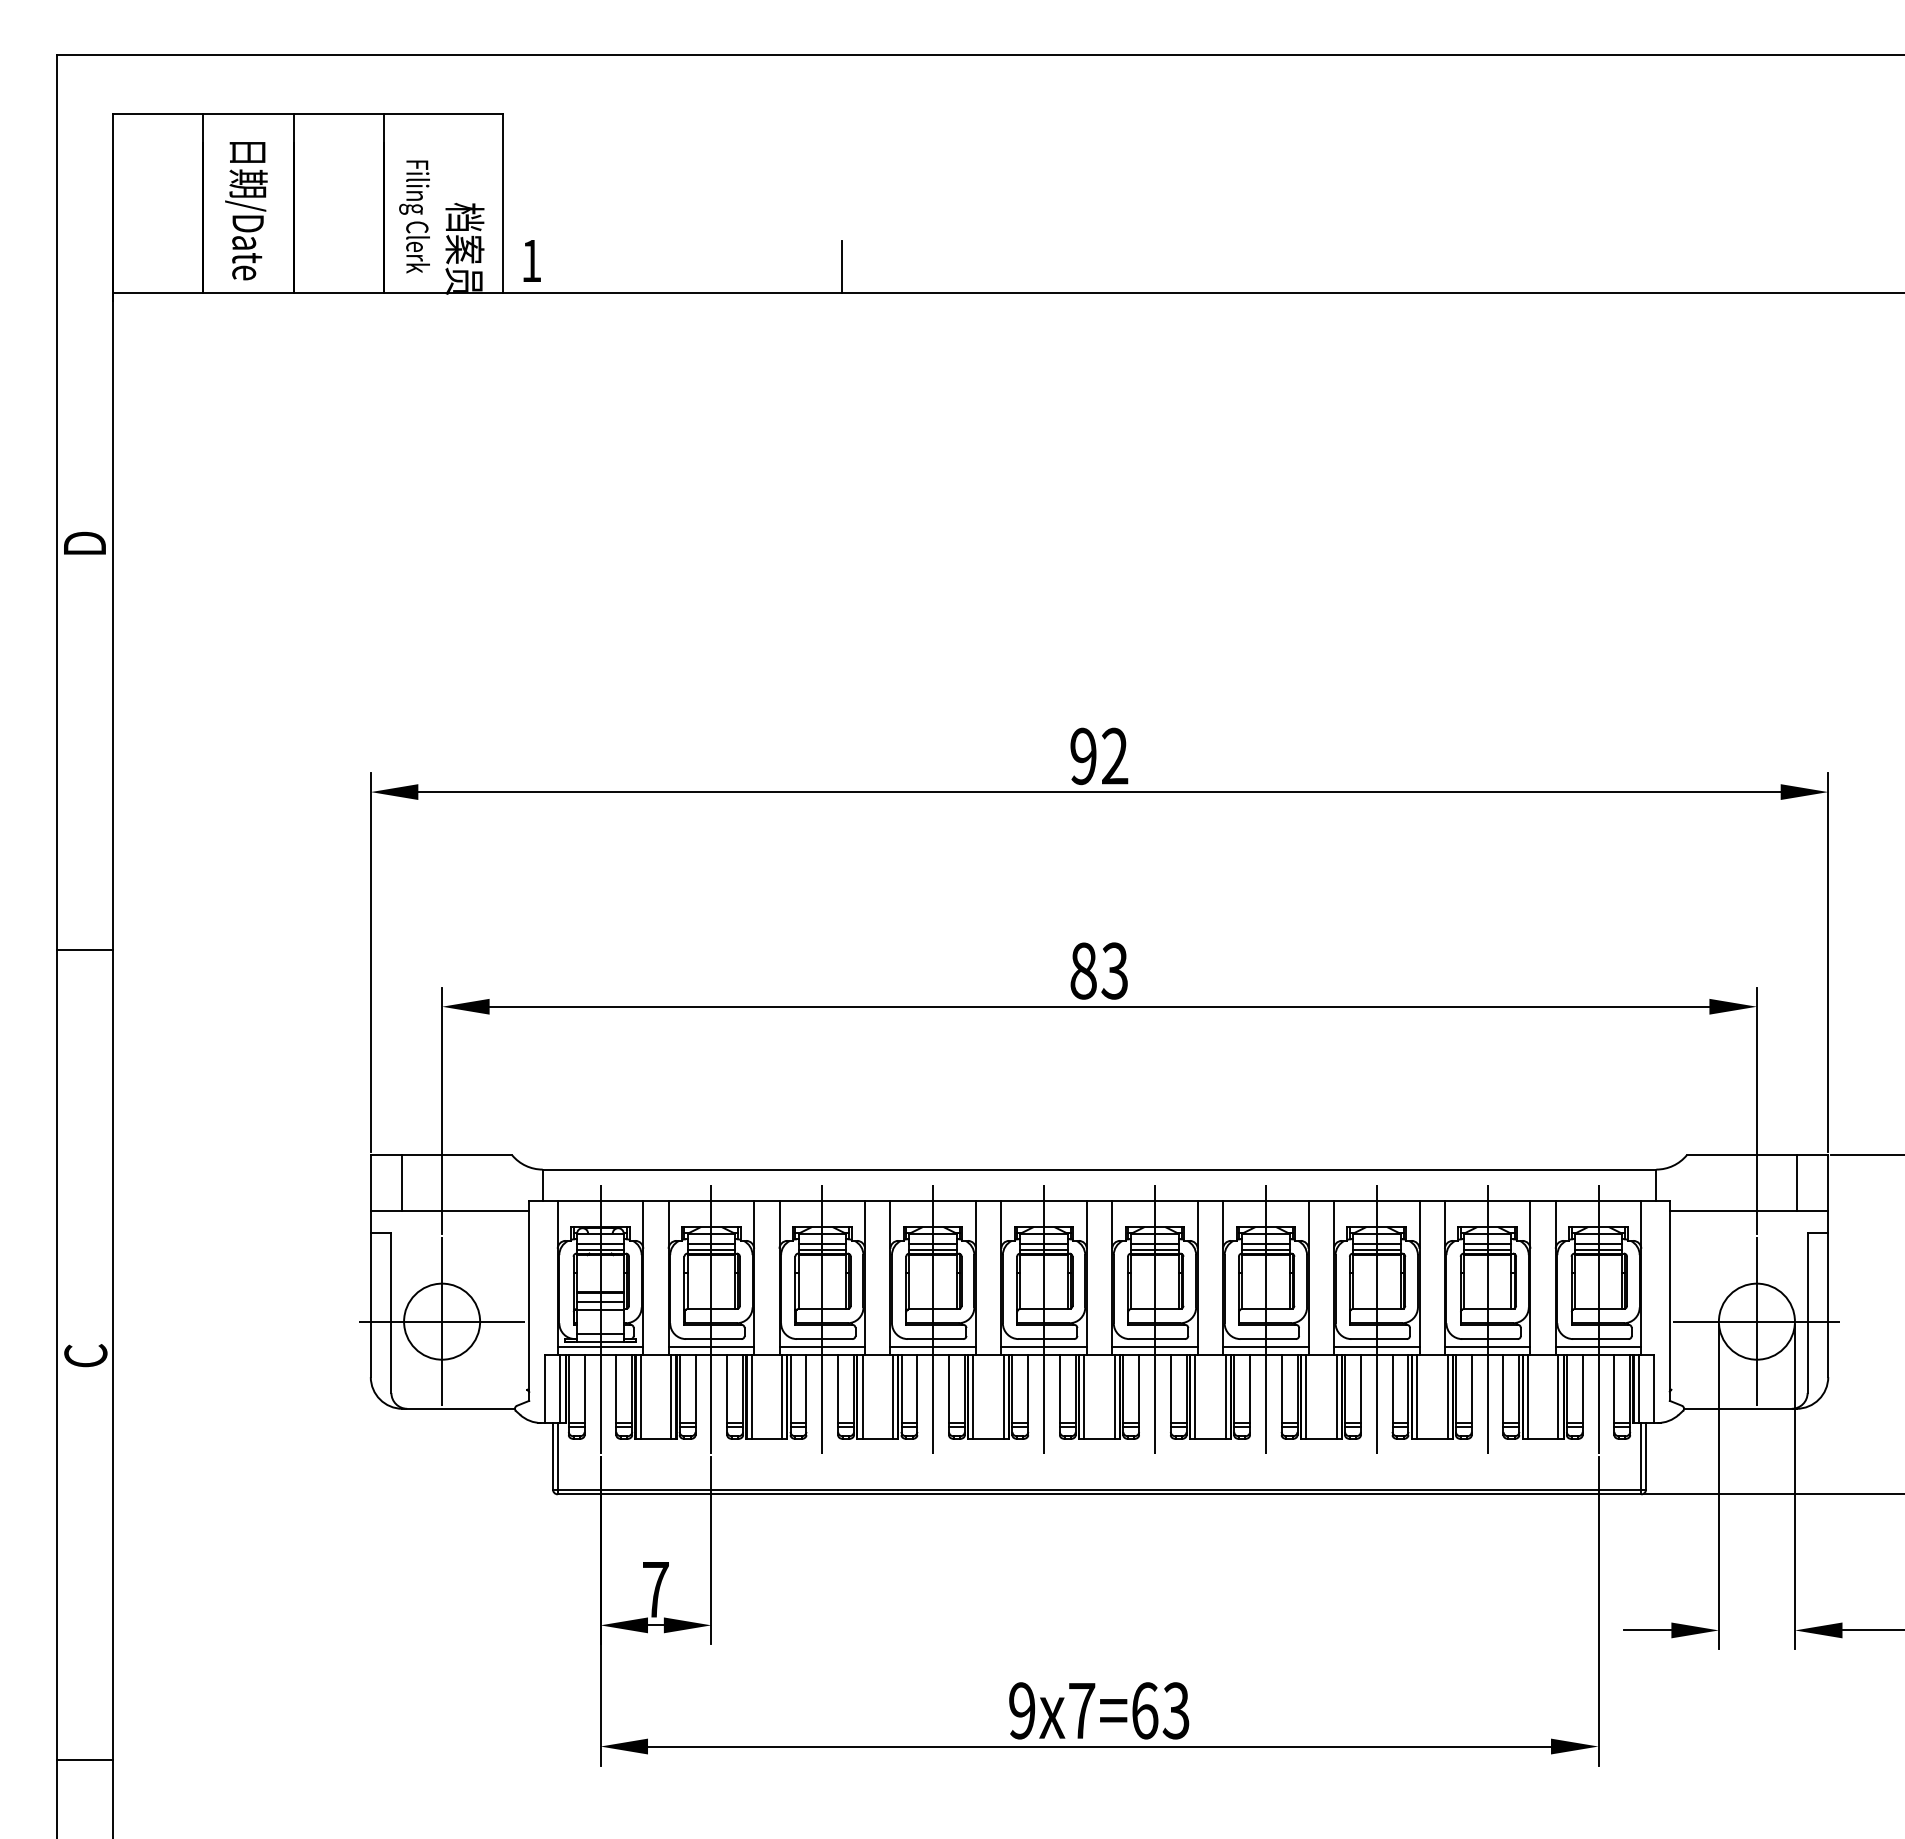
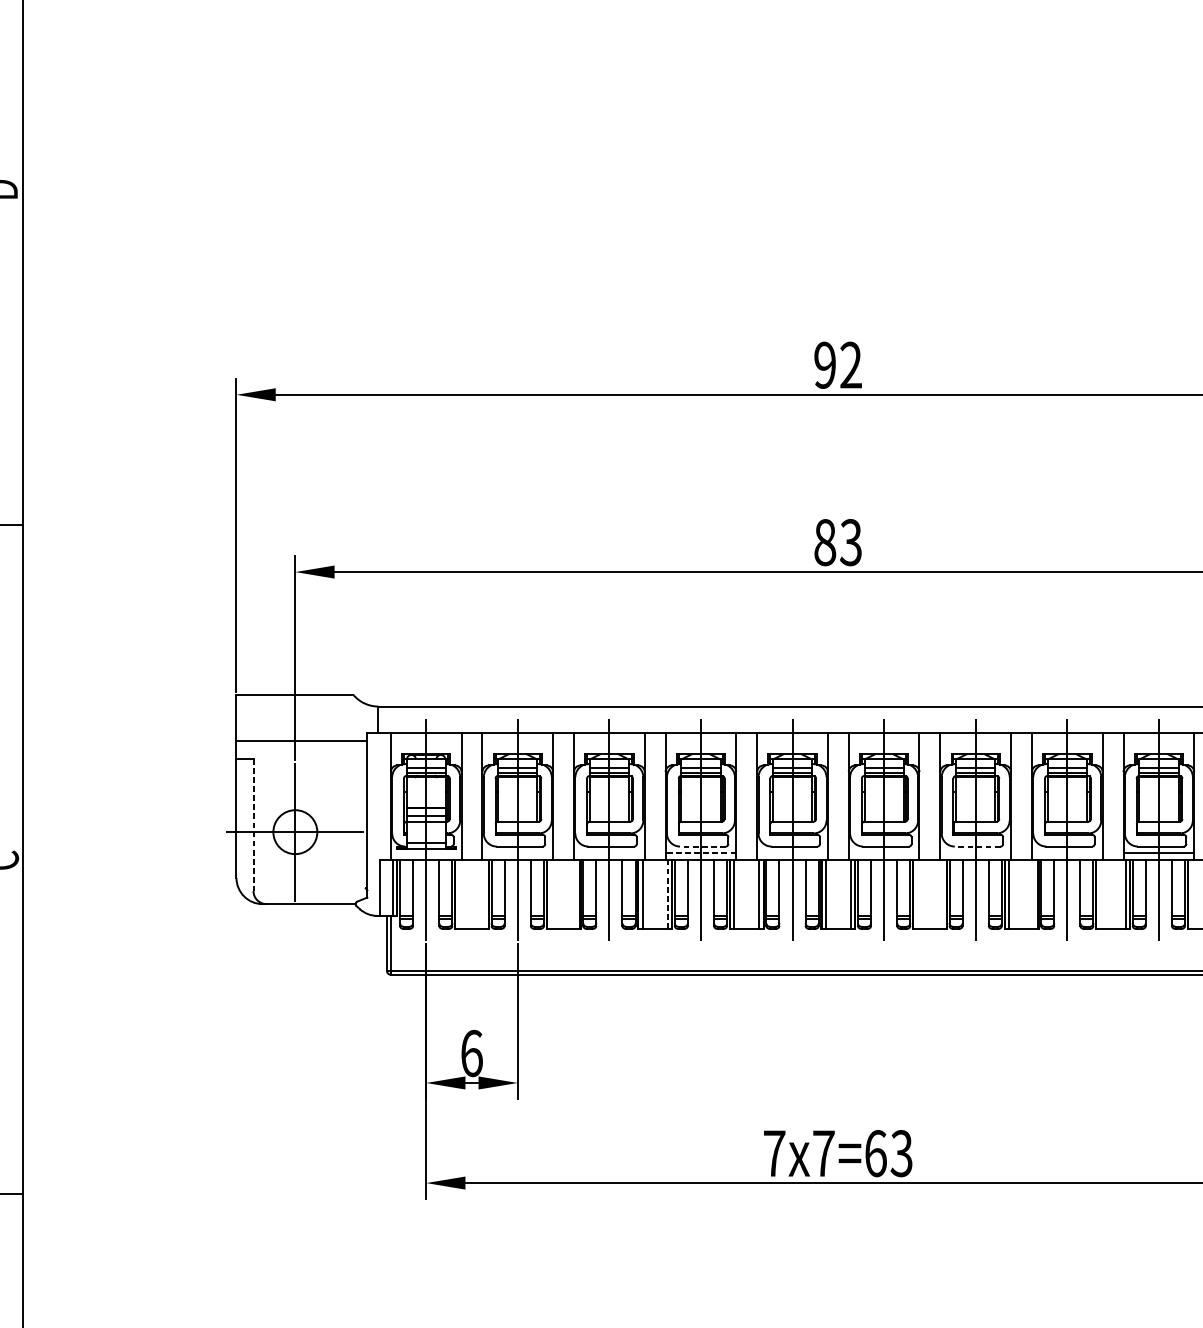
line: (402, 1182) -> (262, 717), removed
line: (391, 1312) -> (253, 824), solid -> dashed
circle: (442, 1321) -> (295, 832), size x0.7
line: (935, 1339) -> (702, 846), solid -> dashed
line: (1268, 1339) -> (977, 846), solid -> dashed
line: (600, 1347) -> (426, 853), removed
line: (711, 1347) -> (517, 853), removed
line: (822, 1347) -> (609, 853), removed
line: (933, 1347) -> (701, 853), solid -> dashed
line: (1043, 1347) -> (792, 853), removed
line: (1154, 1347) -> (883, 853), removed
line: (1265, 1347) -> (975, 853), removed
line: (1376, 1347) -> (1067, 853), removed
line: (640, 1396) -> (459, 893), removed
line: (671, 1396) -> (484, 893), removed
line: (751, 1396) -> (550, 893), removed
line: (782, 1396) -> (576, 893), removed
line: (893, 1396) -> (668, 893), solid -> dashed
line: (1195, 1396) -> (917, 893), removed
line: (1225, 1396) -> (942, 893), removed
line: (1336, 1396) -> (1034, 893), removed
line: (1416, 1396) -> (1100, 893), removed
line: (1527, 1396) -> (1191, 893), removed
text: (656, 1589) -> (472, 1053), 7 -> 6
text: (1022, 1710) -> (774, 1153), 9x7=63 -> 7x7=63

